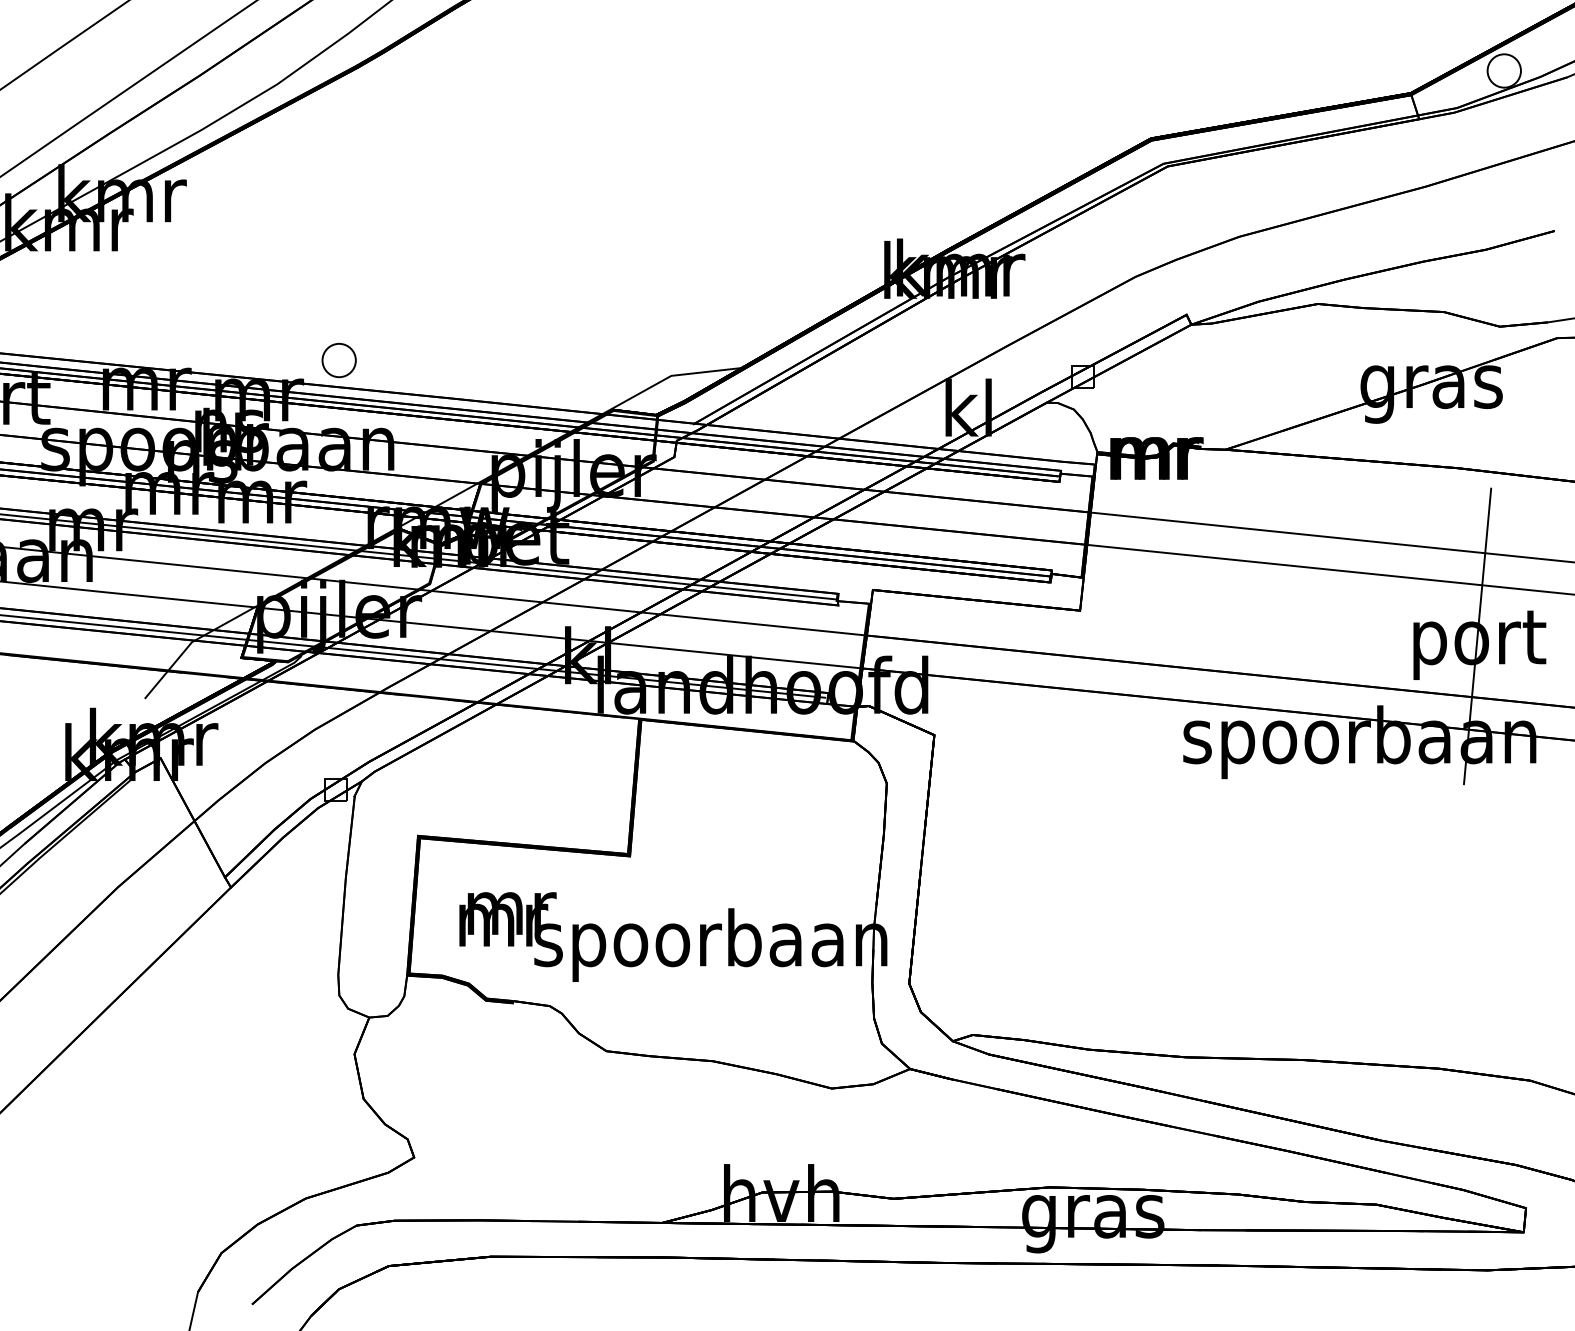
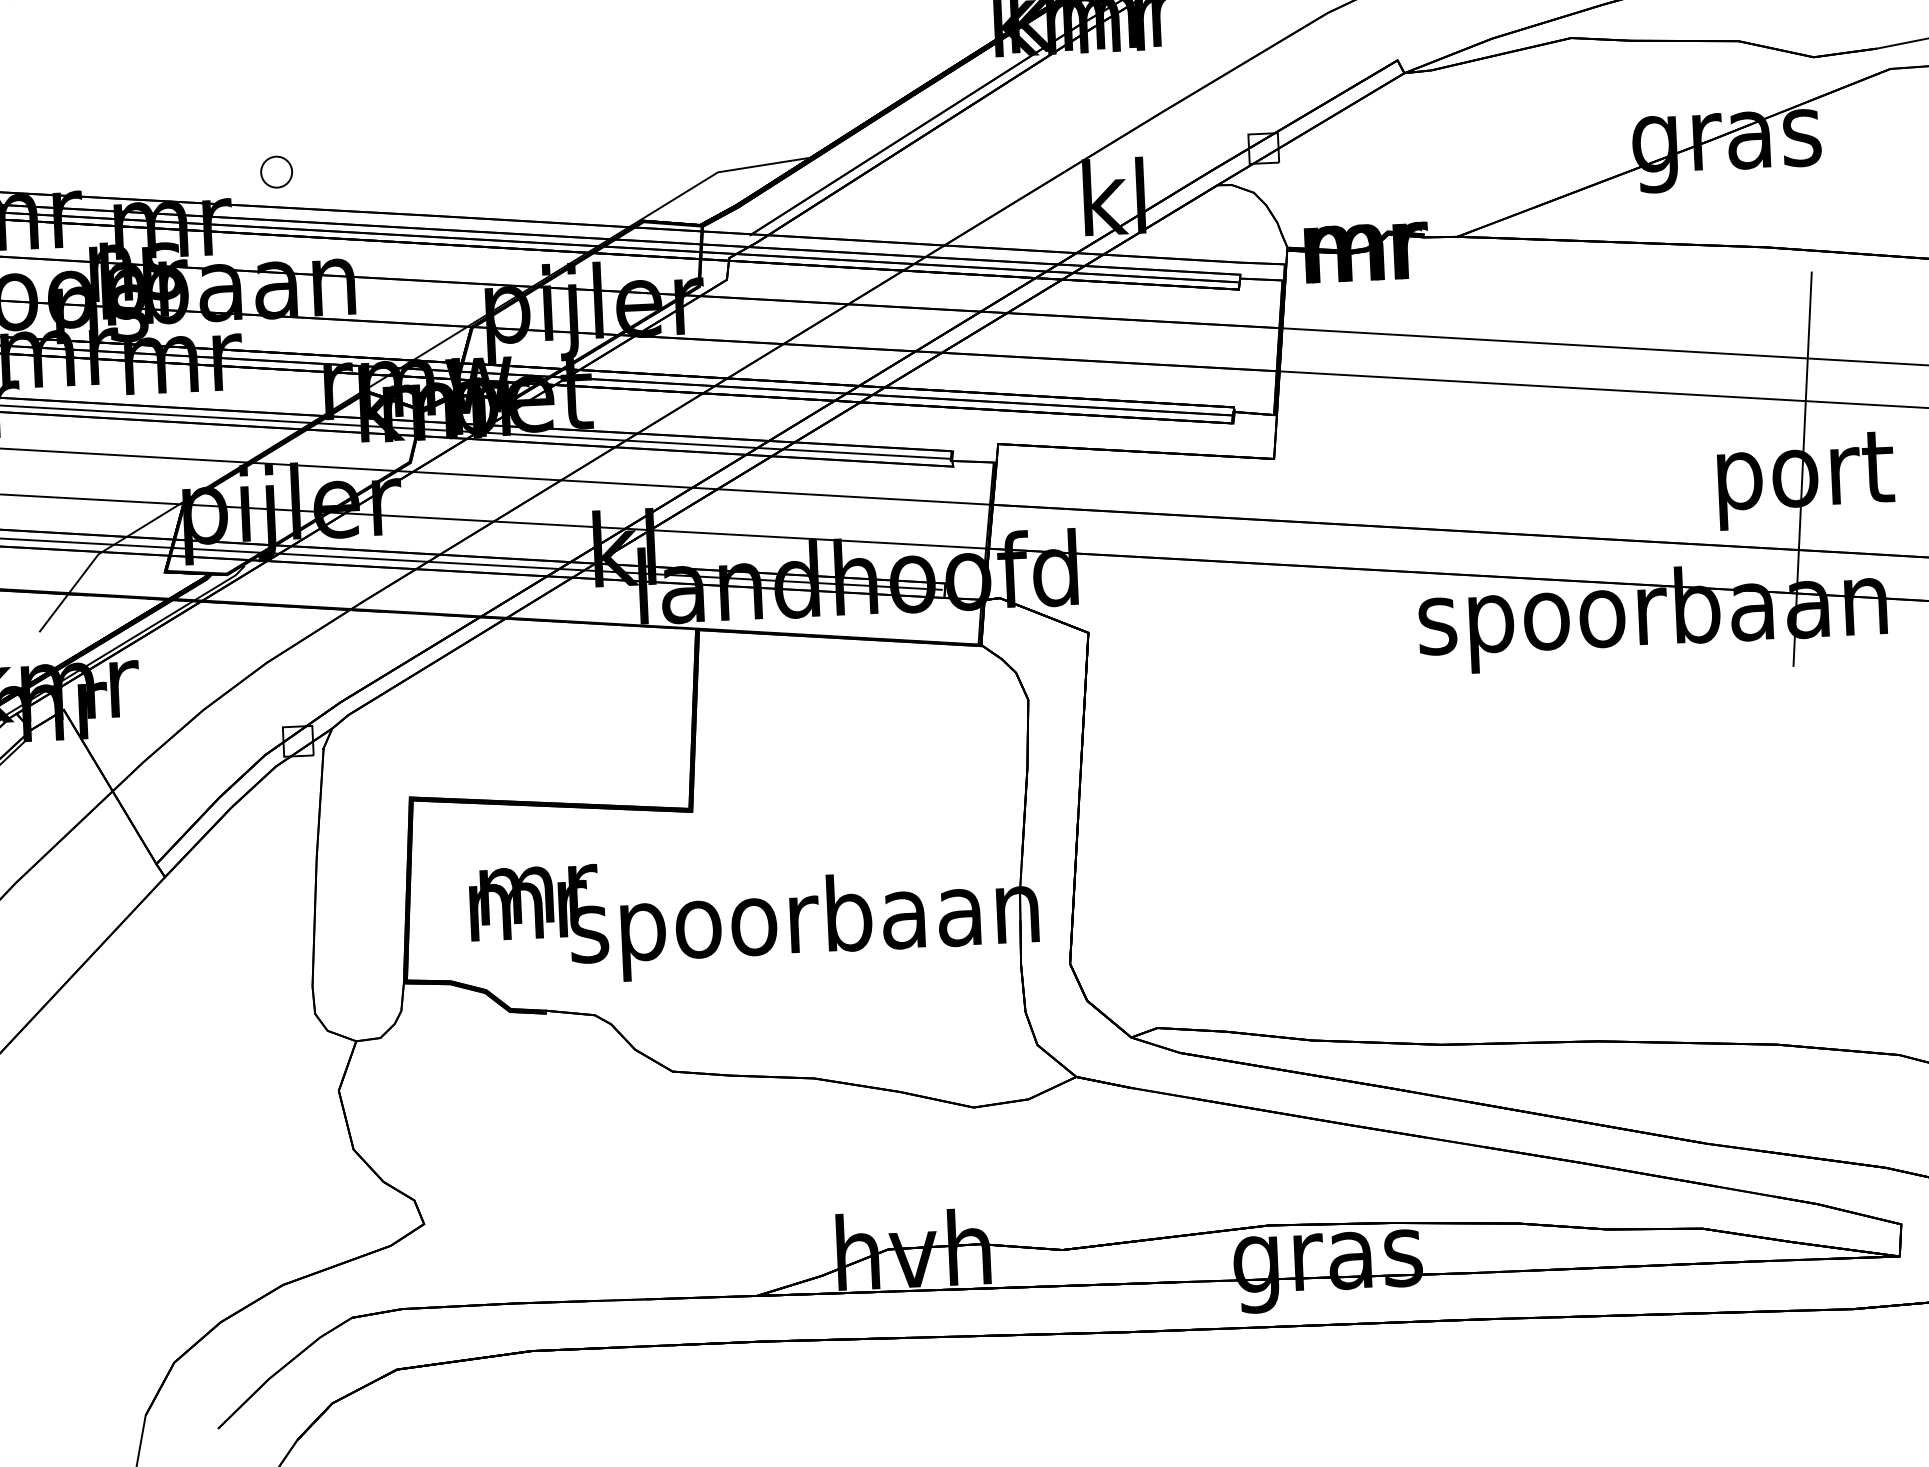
part: (338, 360) -> (275, 171), size x0.7

